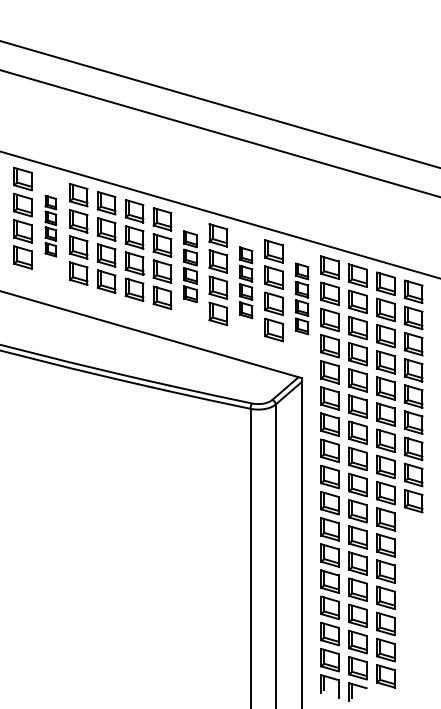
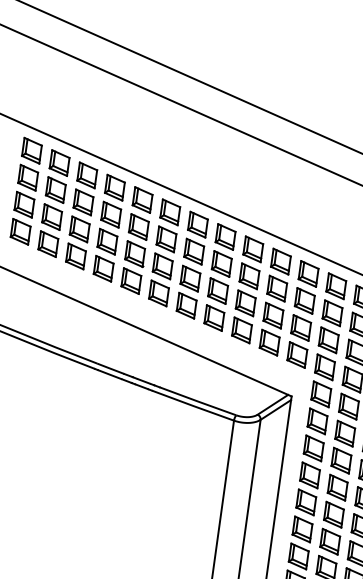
part: (50, 225) -> (53, 202), size x1.67
part: (190, 266) -> (192, 265), size x1.43
part: (245, 282) -> (246, 289), size x1.43
part: (301, 298) -> (302, 314), size x1.43

